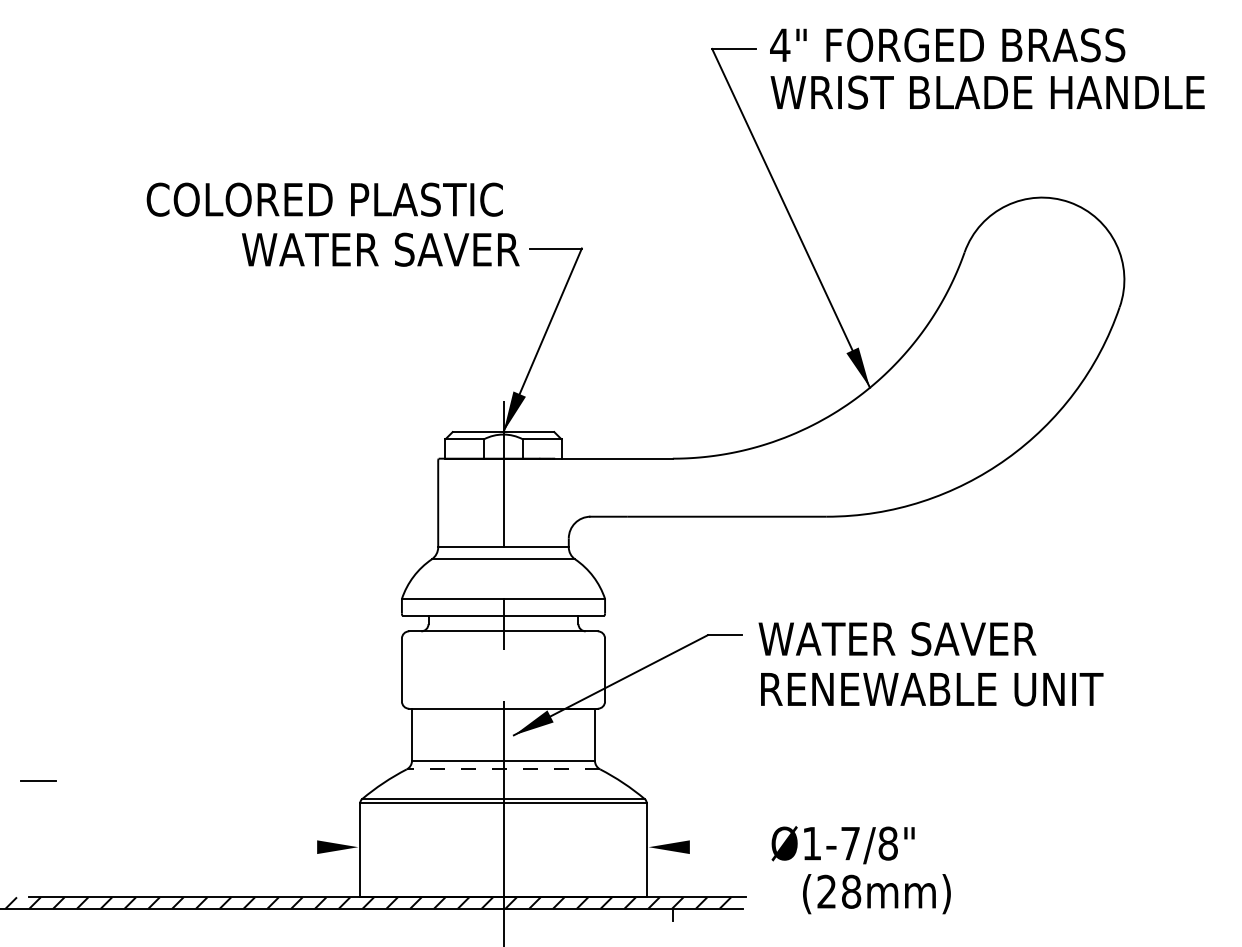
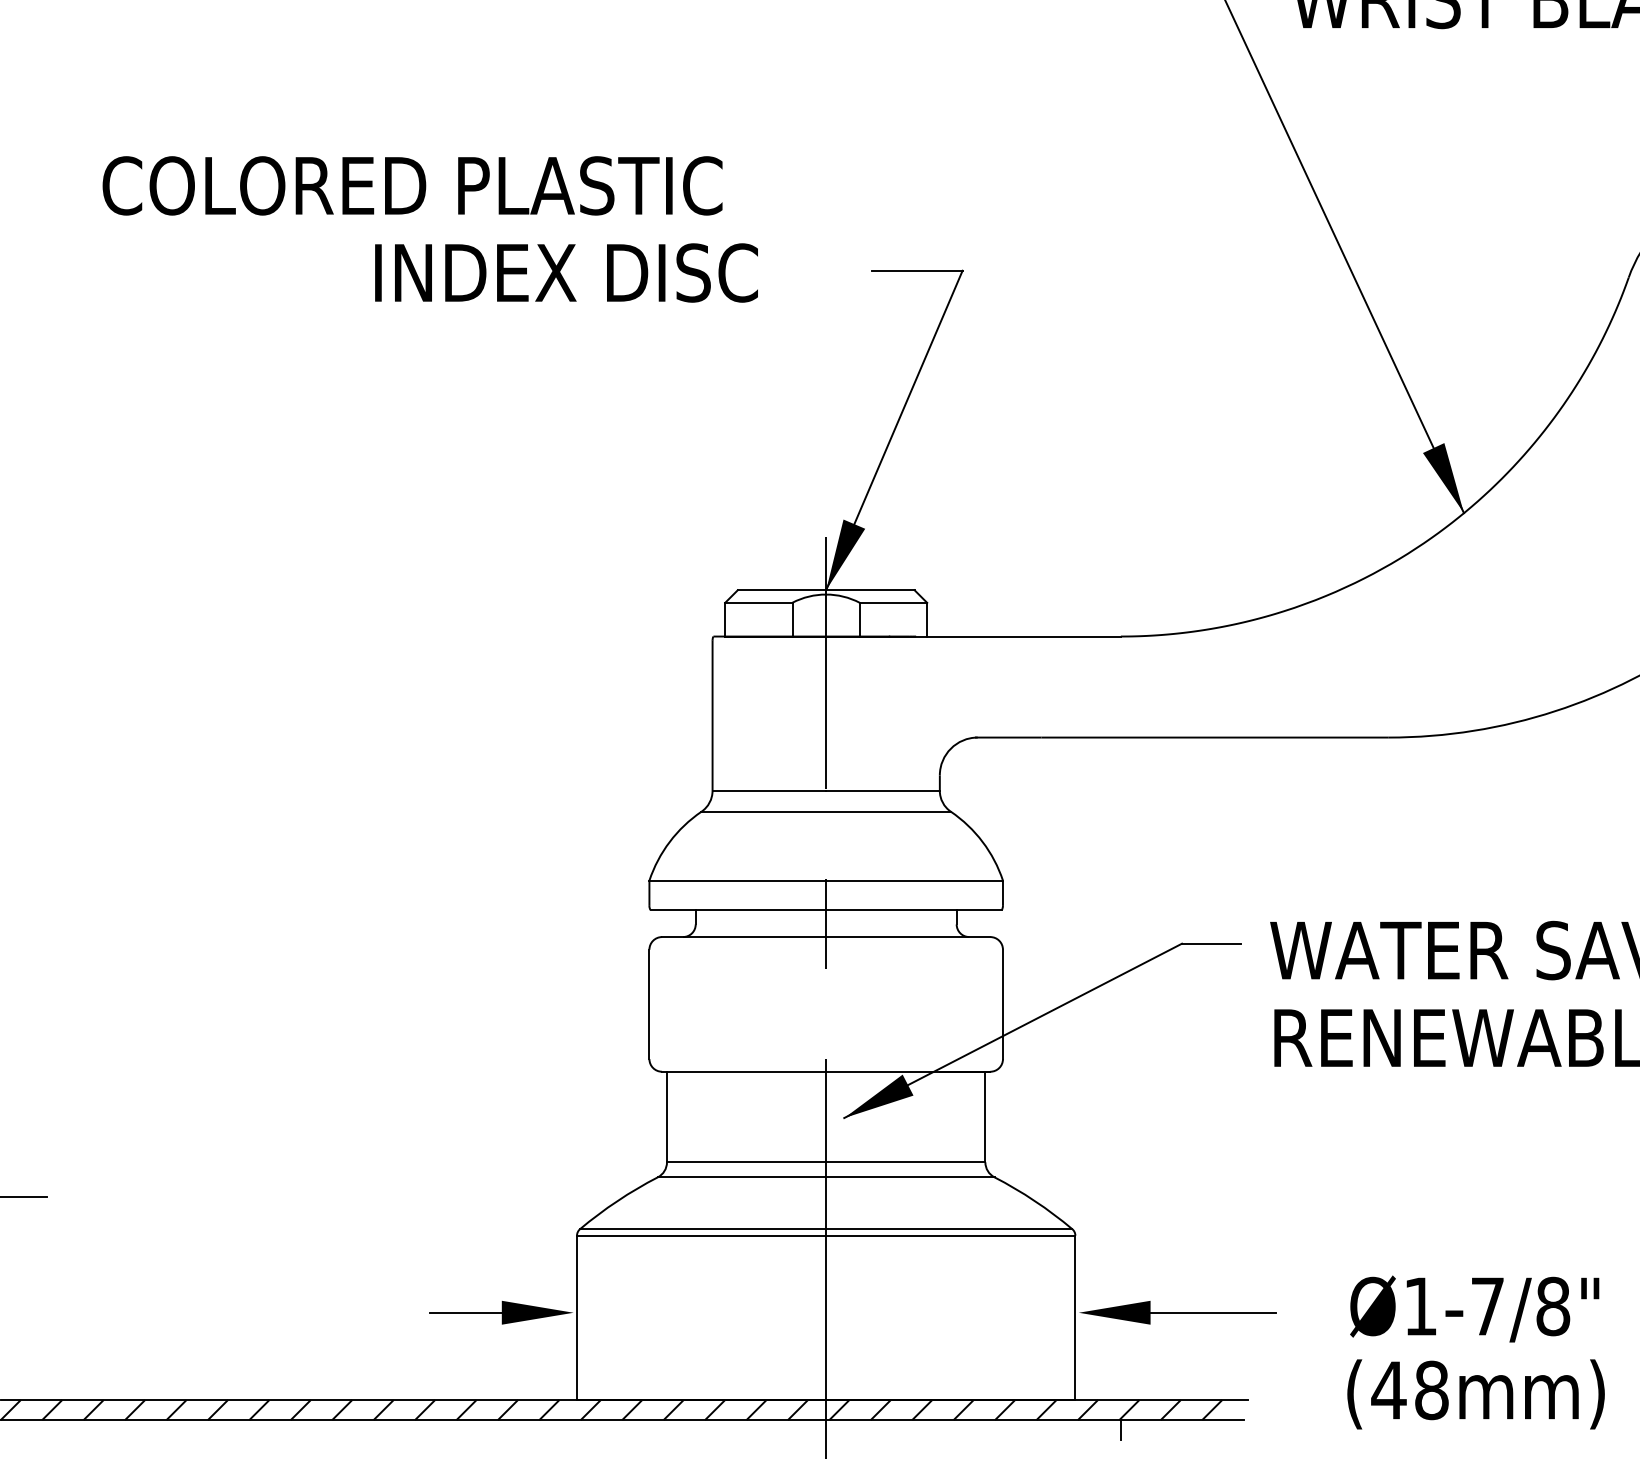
text: (324, 199) -> (411, 185), moved
text: (380, 249) -> (612, 272), WATER SAVER -> INDEX DISC
line: (503, 769) -> (826, 1177), dashed -> solid
text: (842, 845) -> (1473, 1309), moved
line: (296, 847) -> (465, 1313), added
line: (725, 847) -> (1212, 1313), added
text: (826, 891) -> (1388, 1389), (28mm) -> (48mm)

